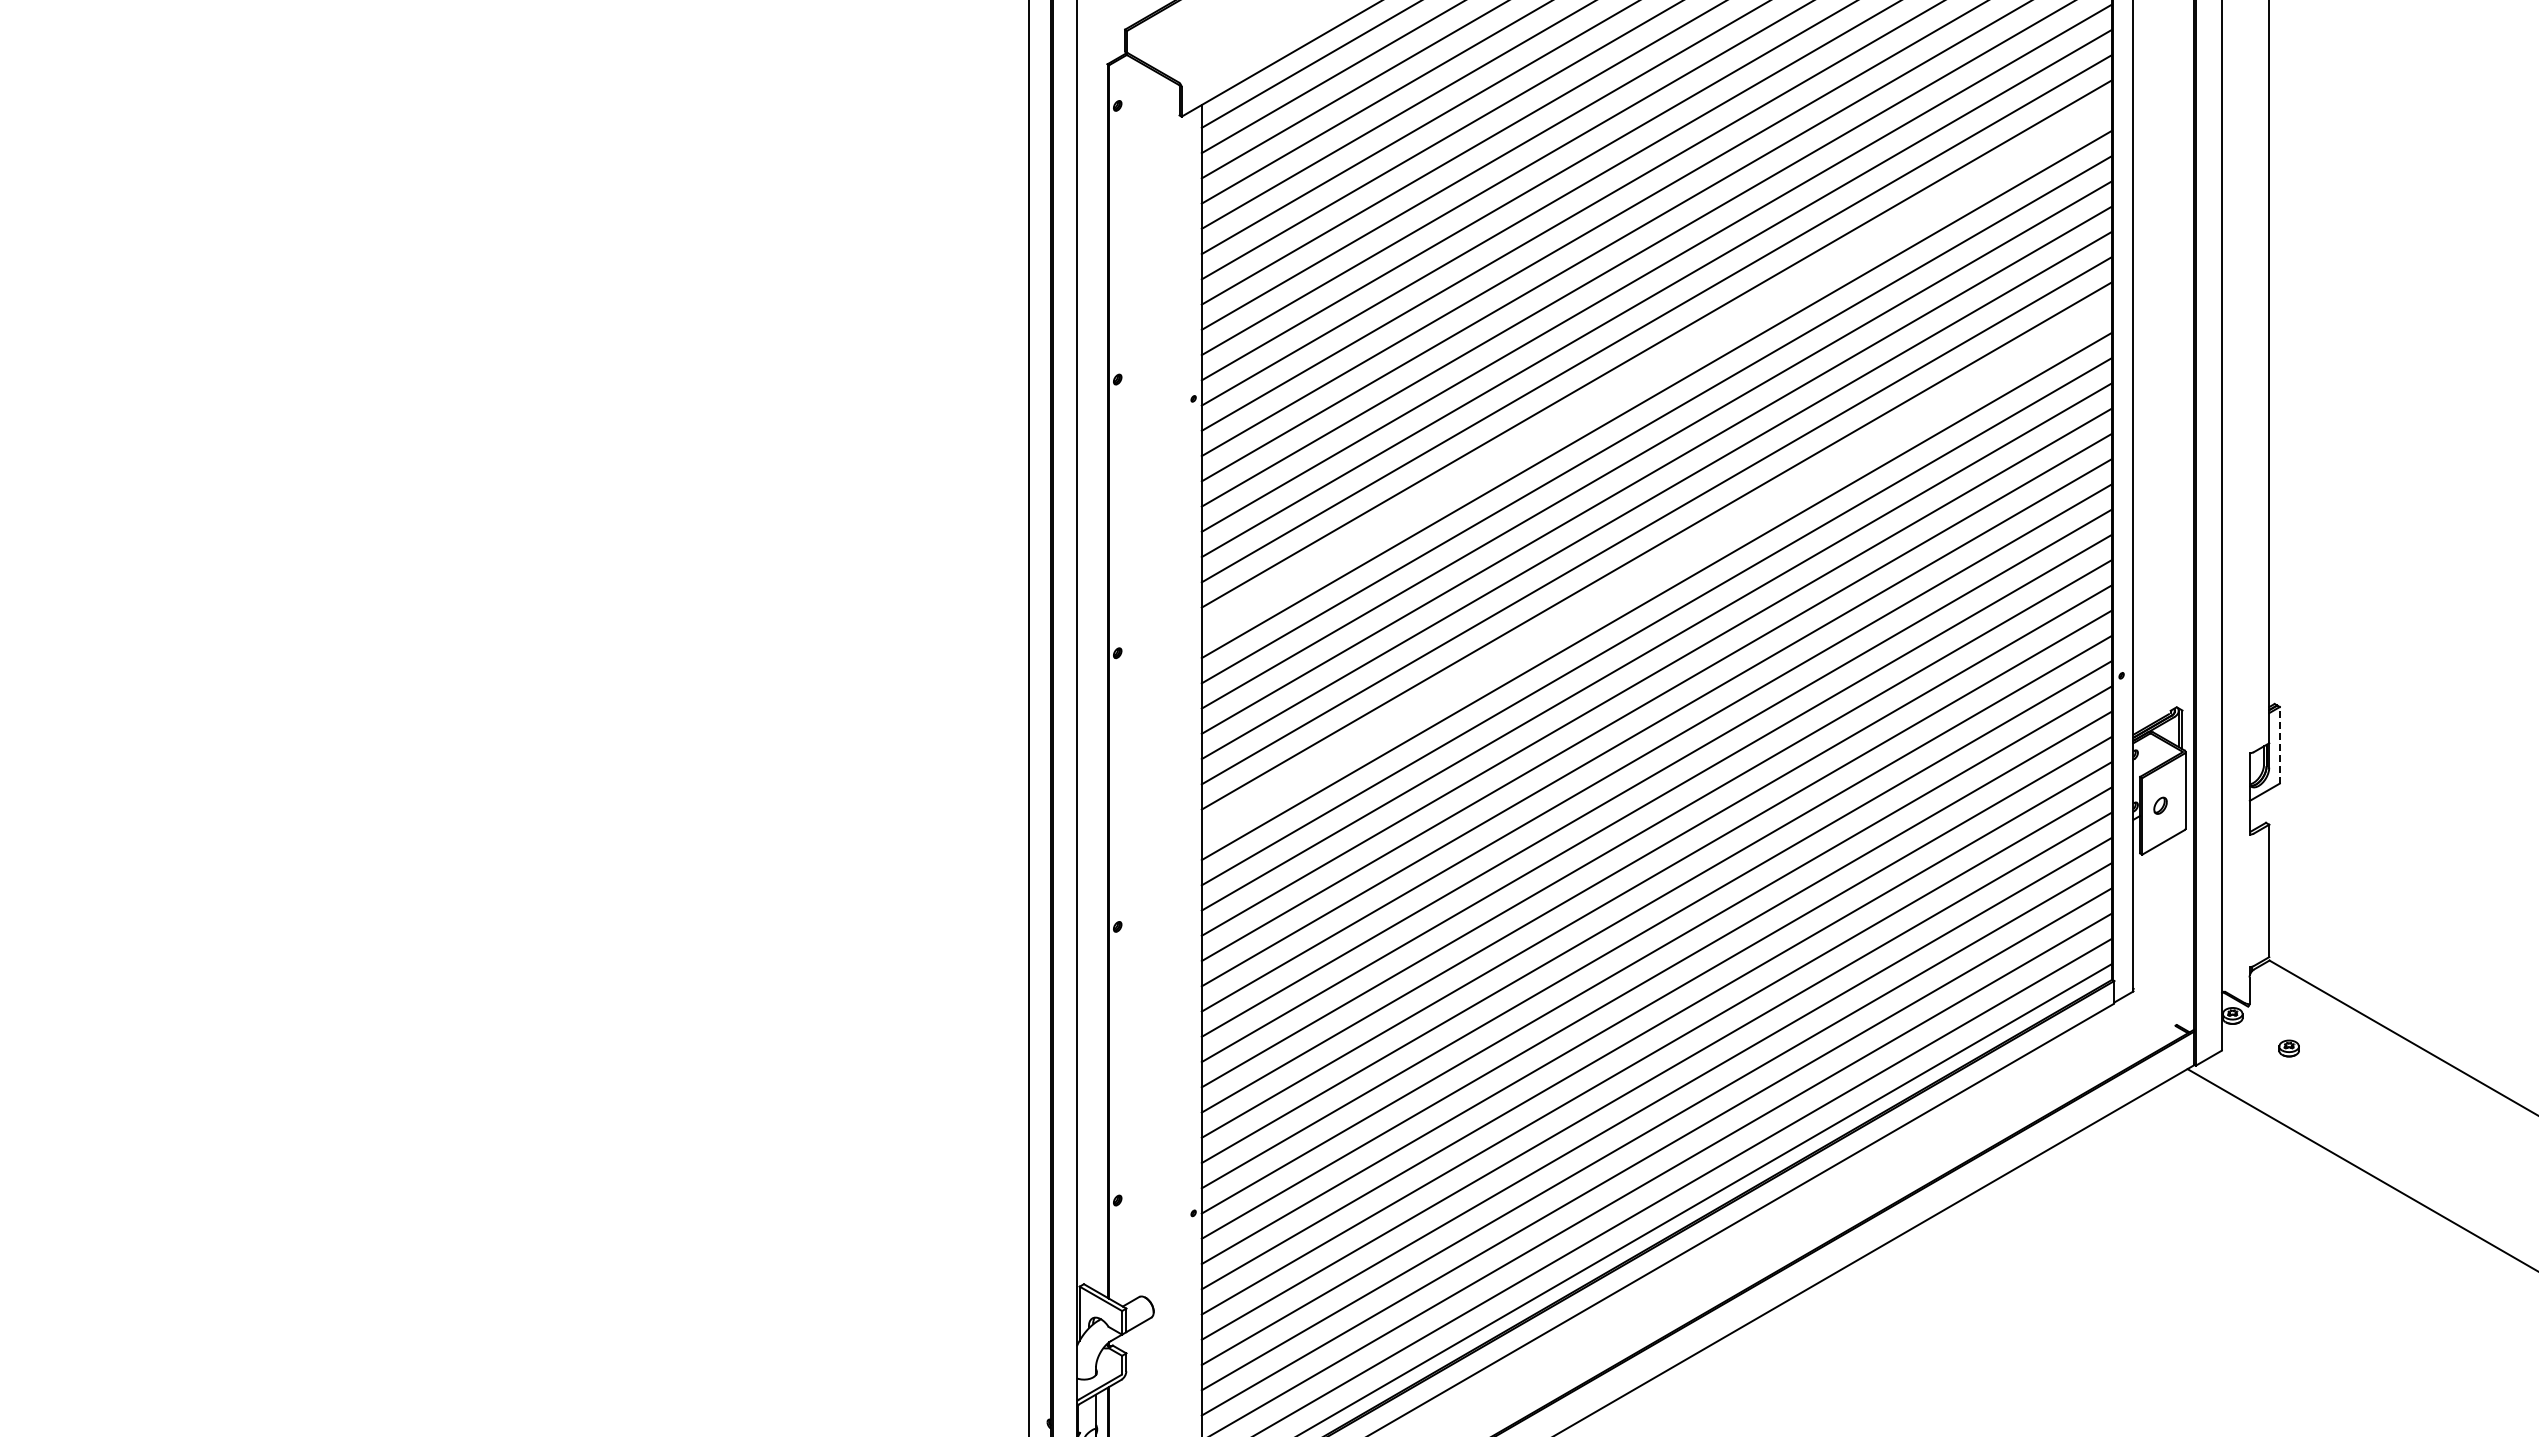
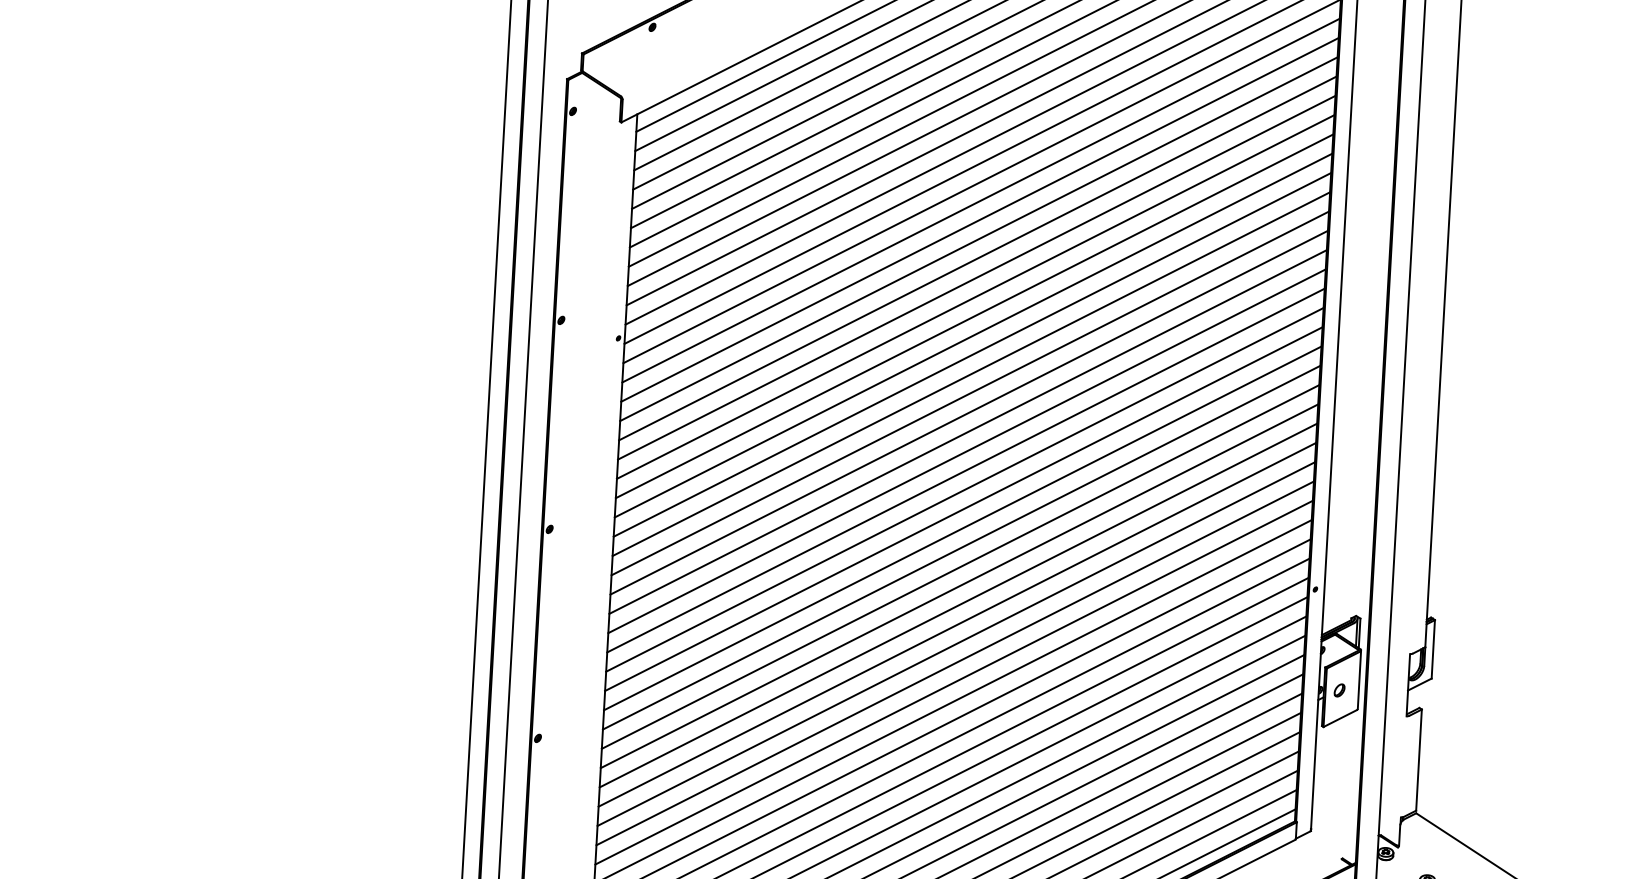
line: (1656, 368) -> (973, 334), added
line: (1656, 570) -> (964, 489), added
line: (2279, 744) -> (1433, 648), dashed -> solid

